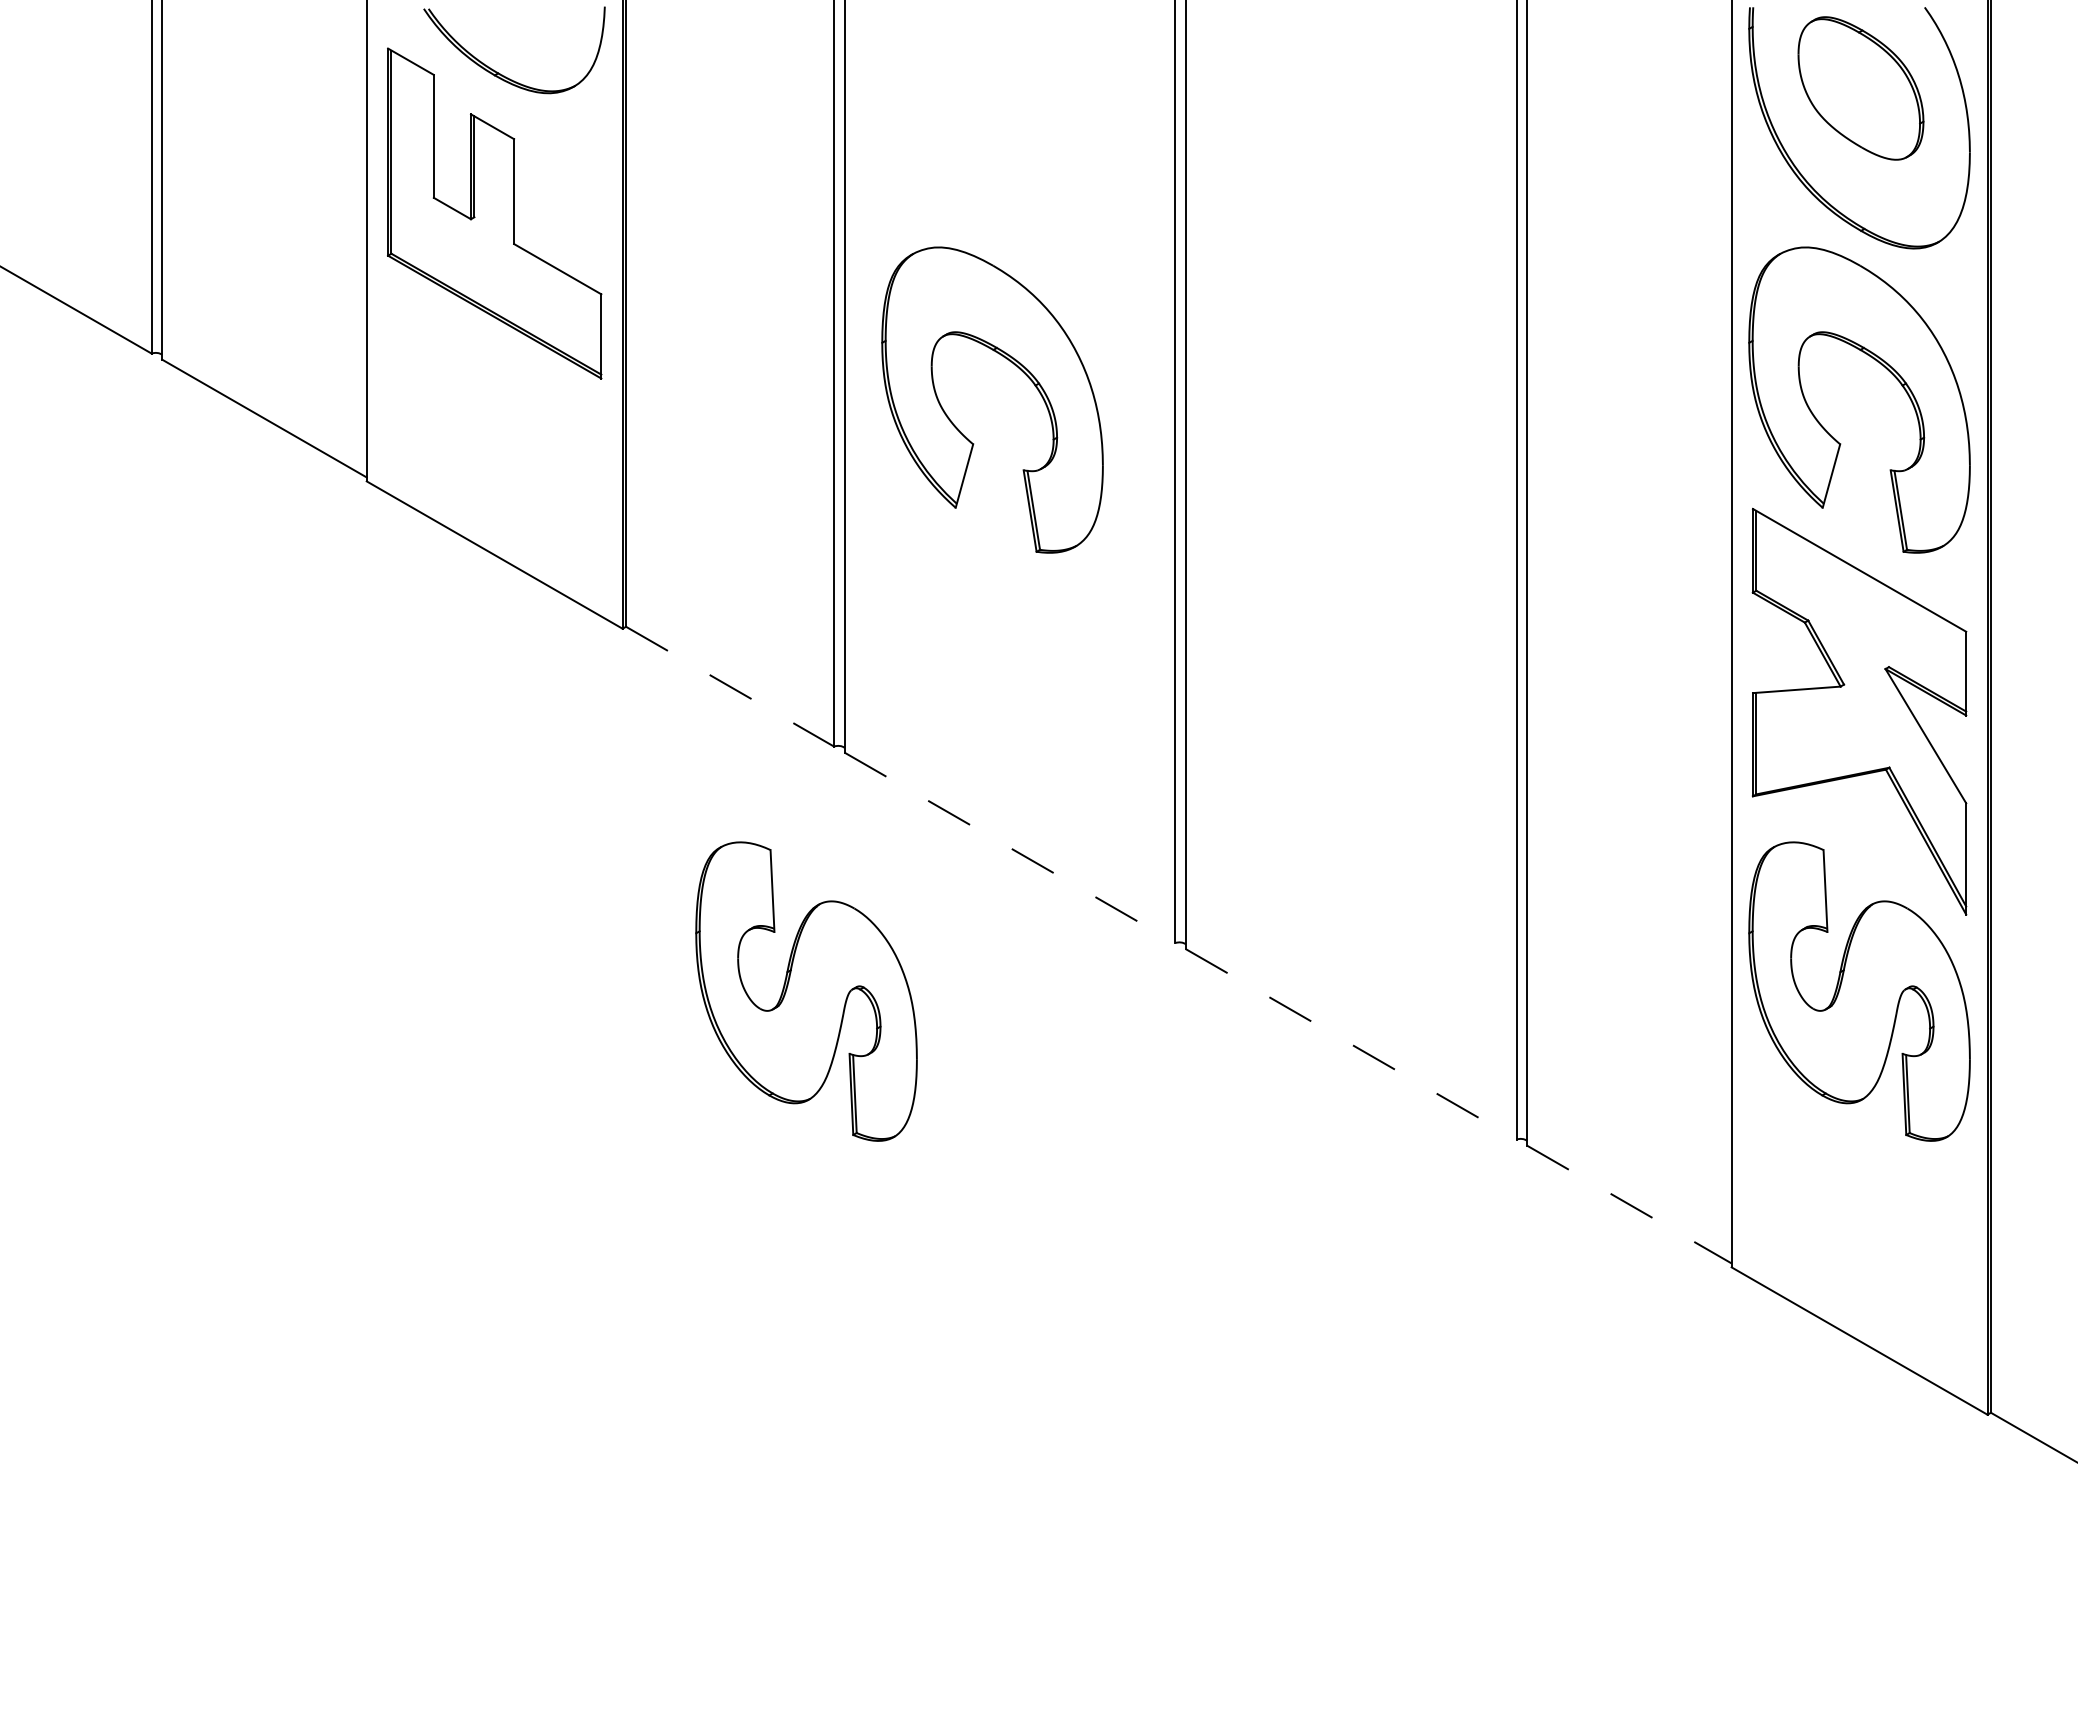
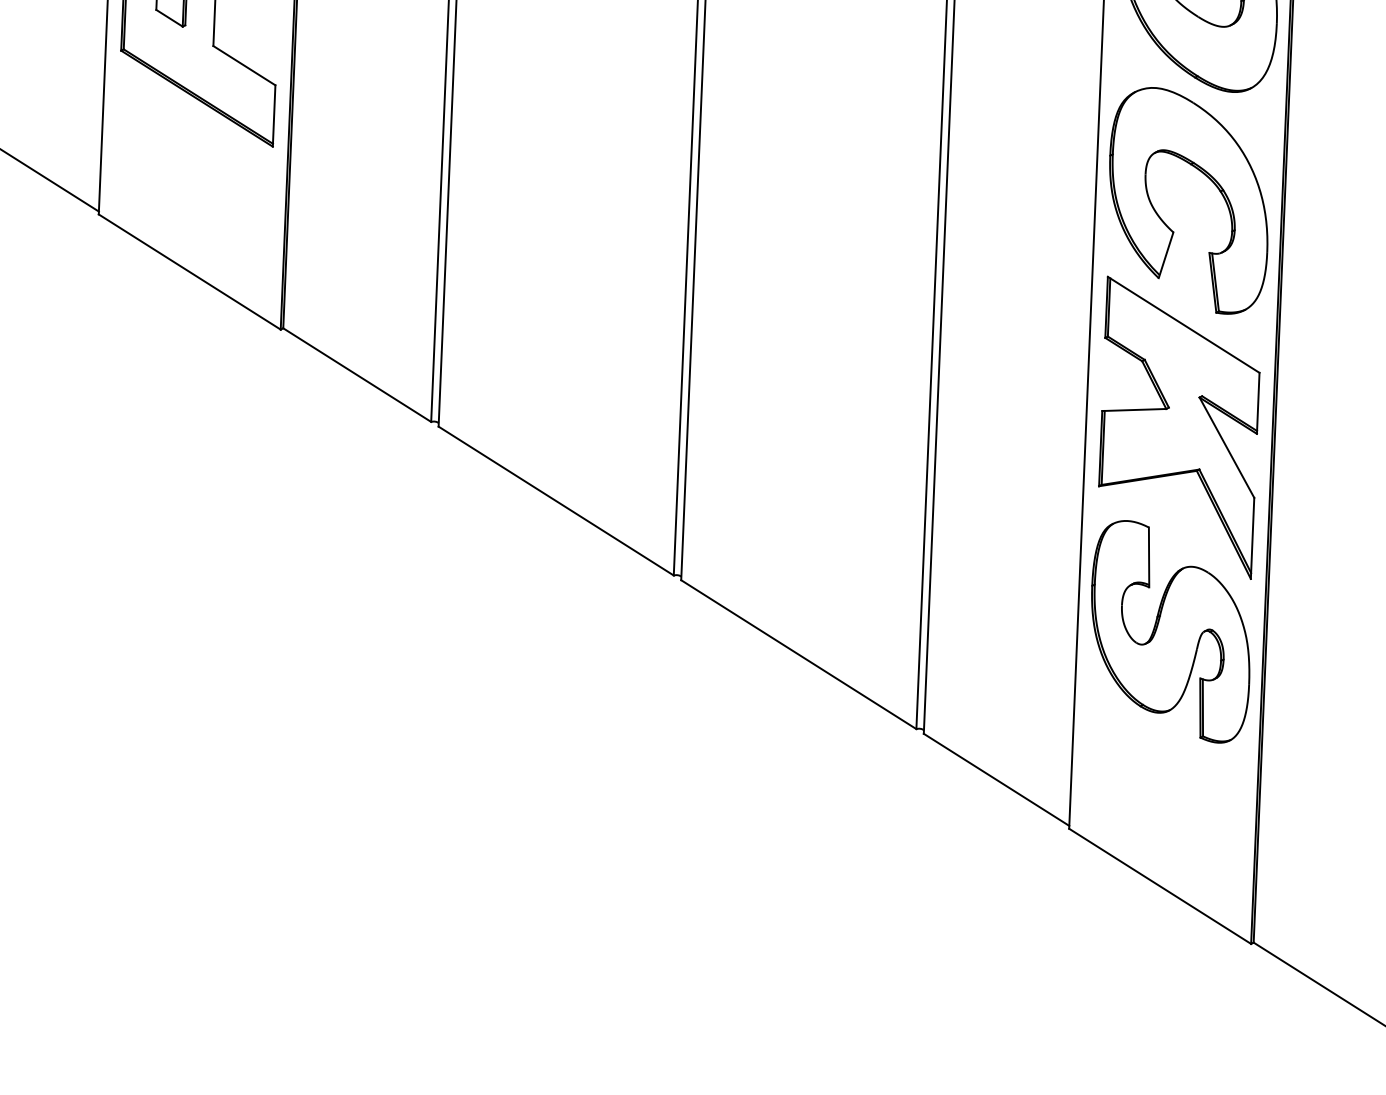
part: (1020, 370) -> (578, 153), removed
line: (730, 686) -> (357, 374), dashed -> solid
line: (1009, 847) -> (555, 500), dashed -> solid
part: (806, 991) -> (403, 599), removed
line: (1351, 1044) -> (799, 654), dashed -> solid
line: (1629, 1204) -> (996, 779), dashed -> solid

